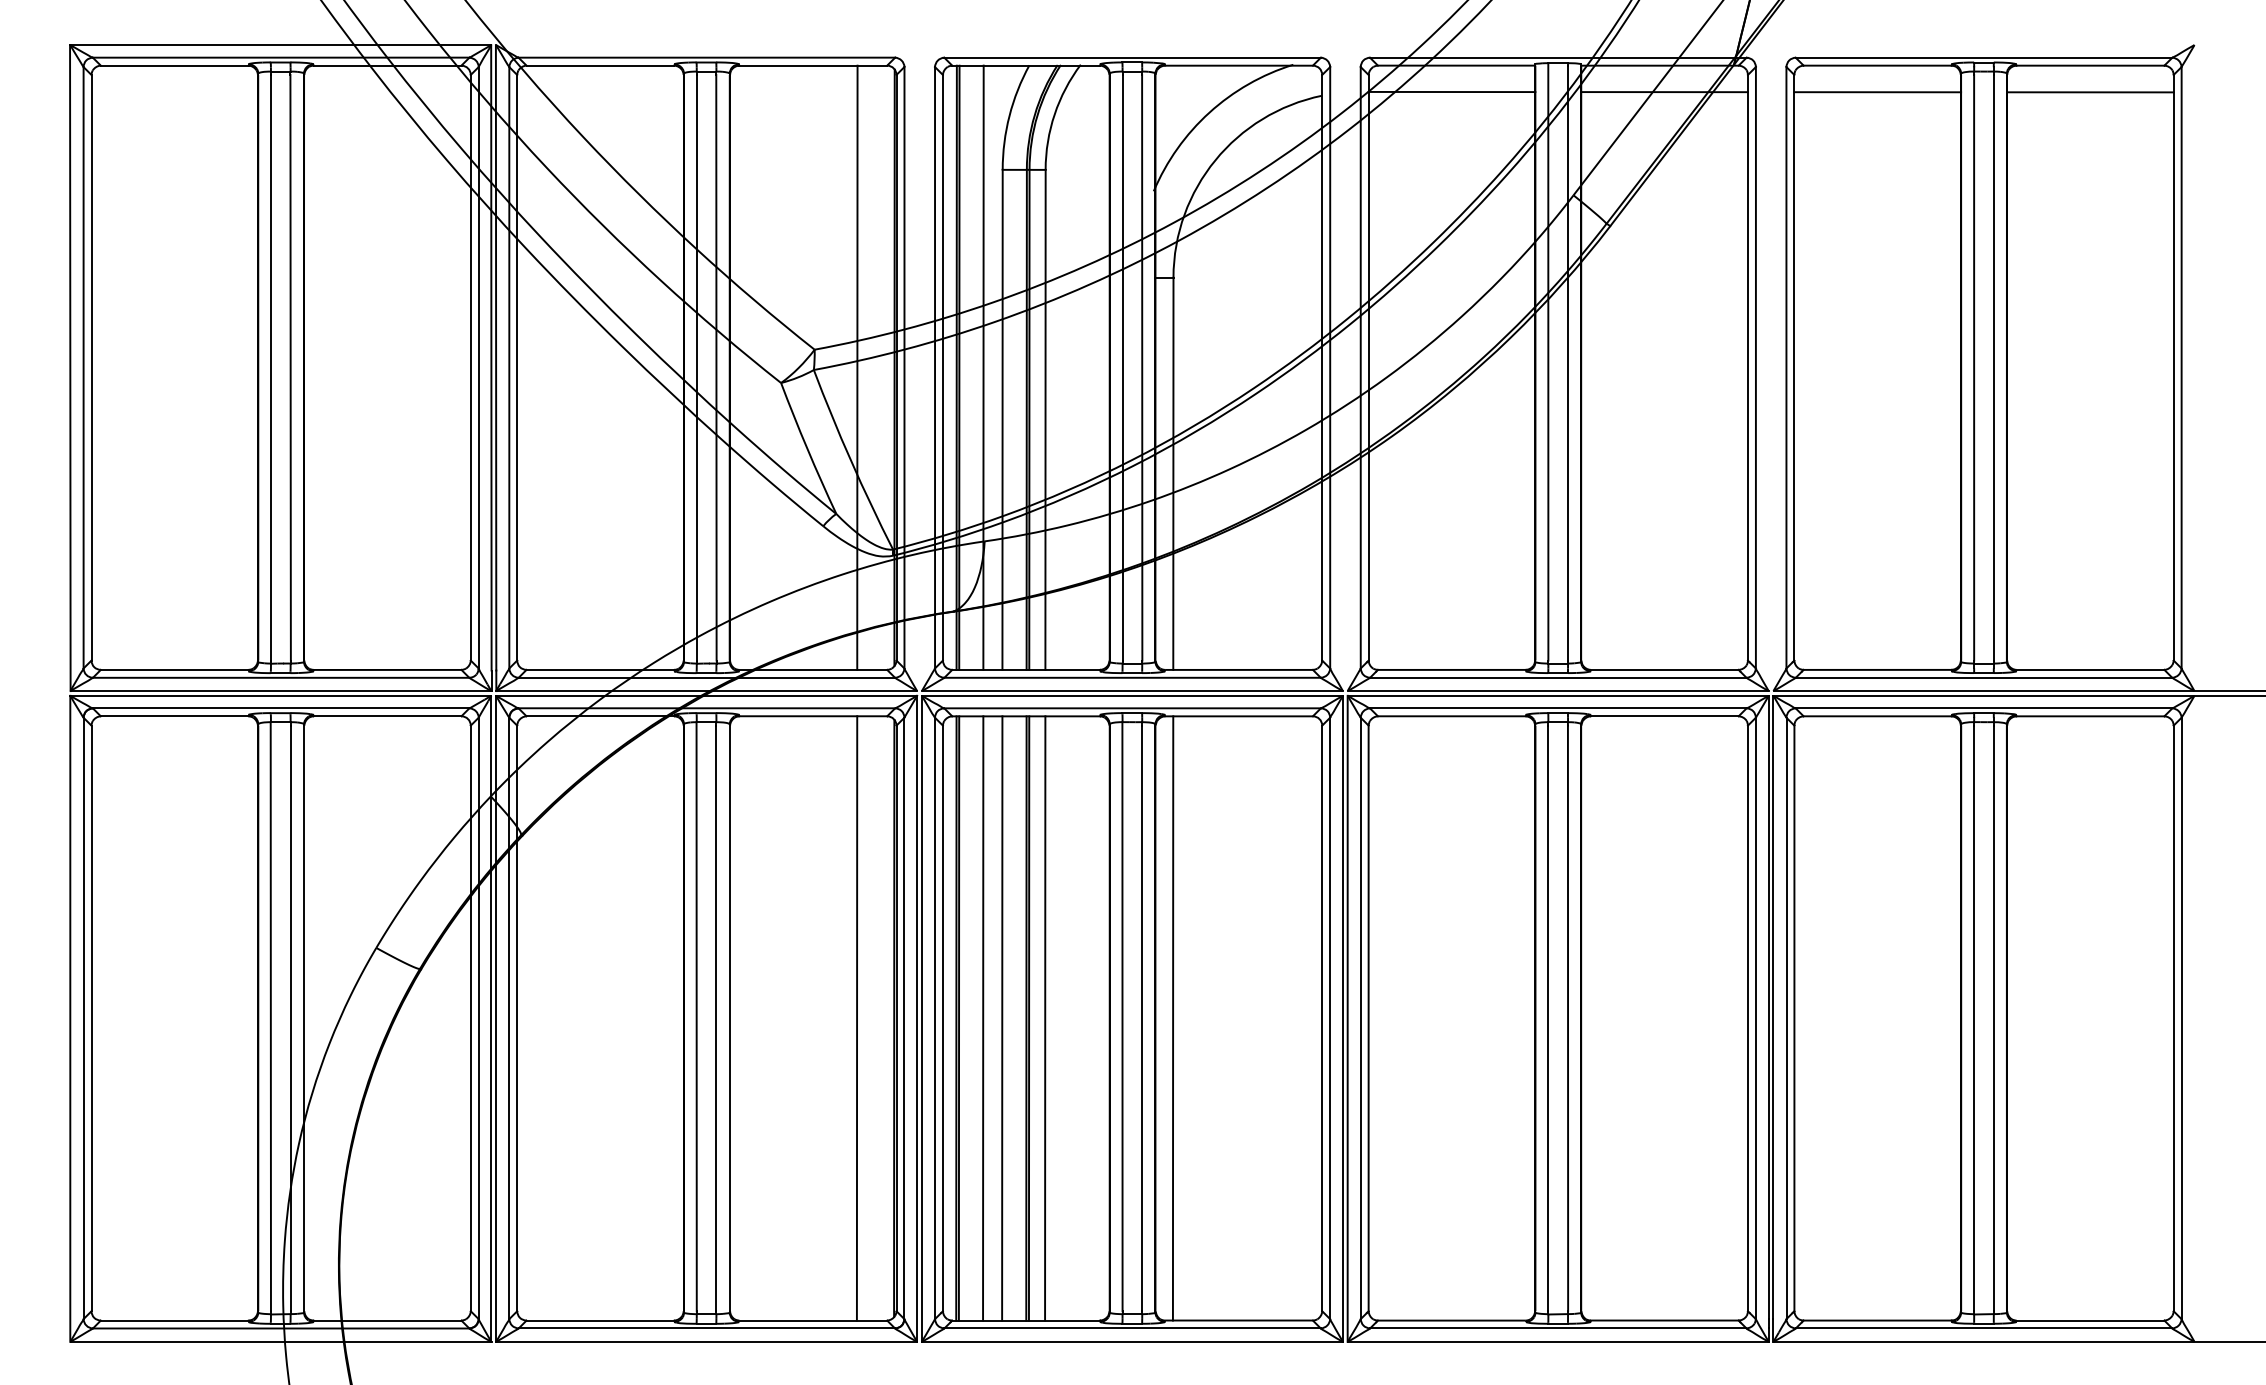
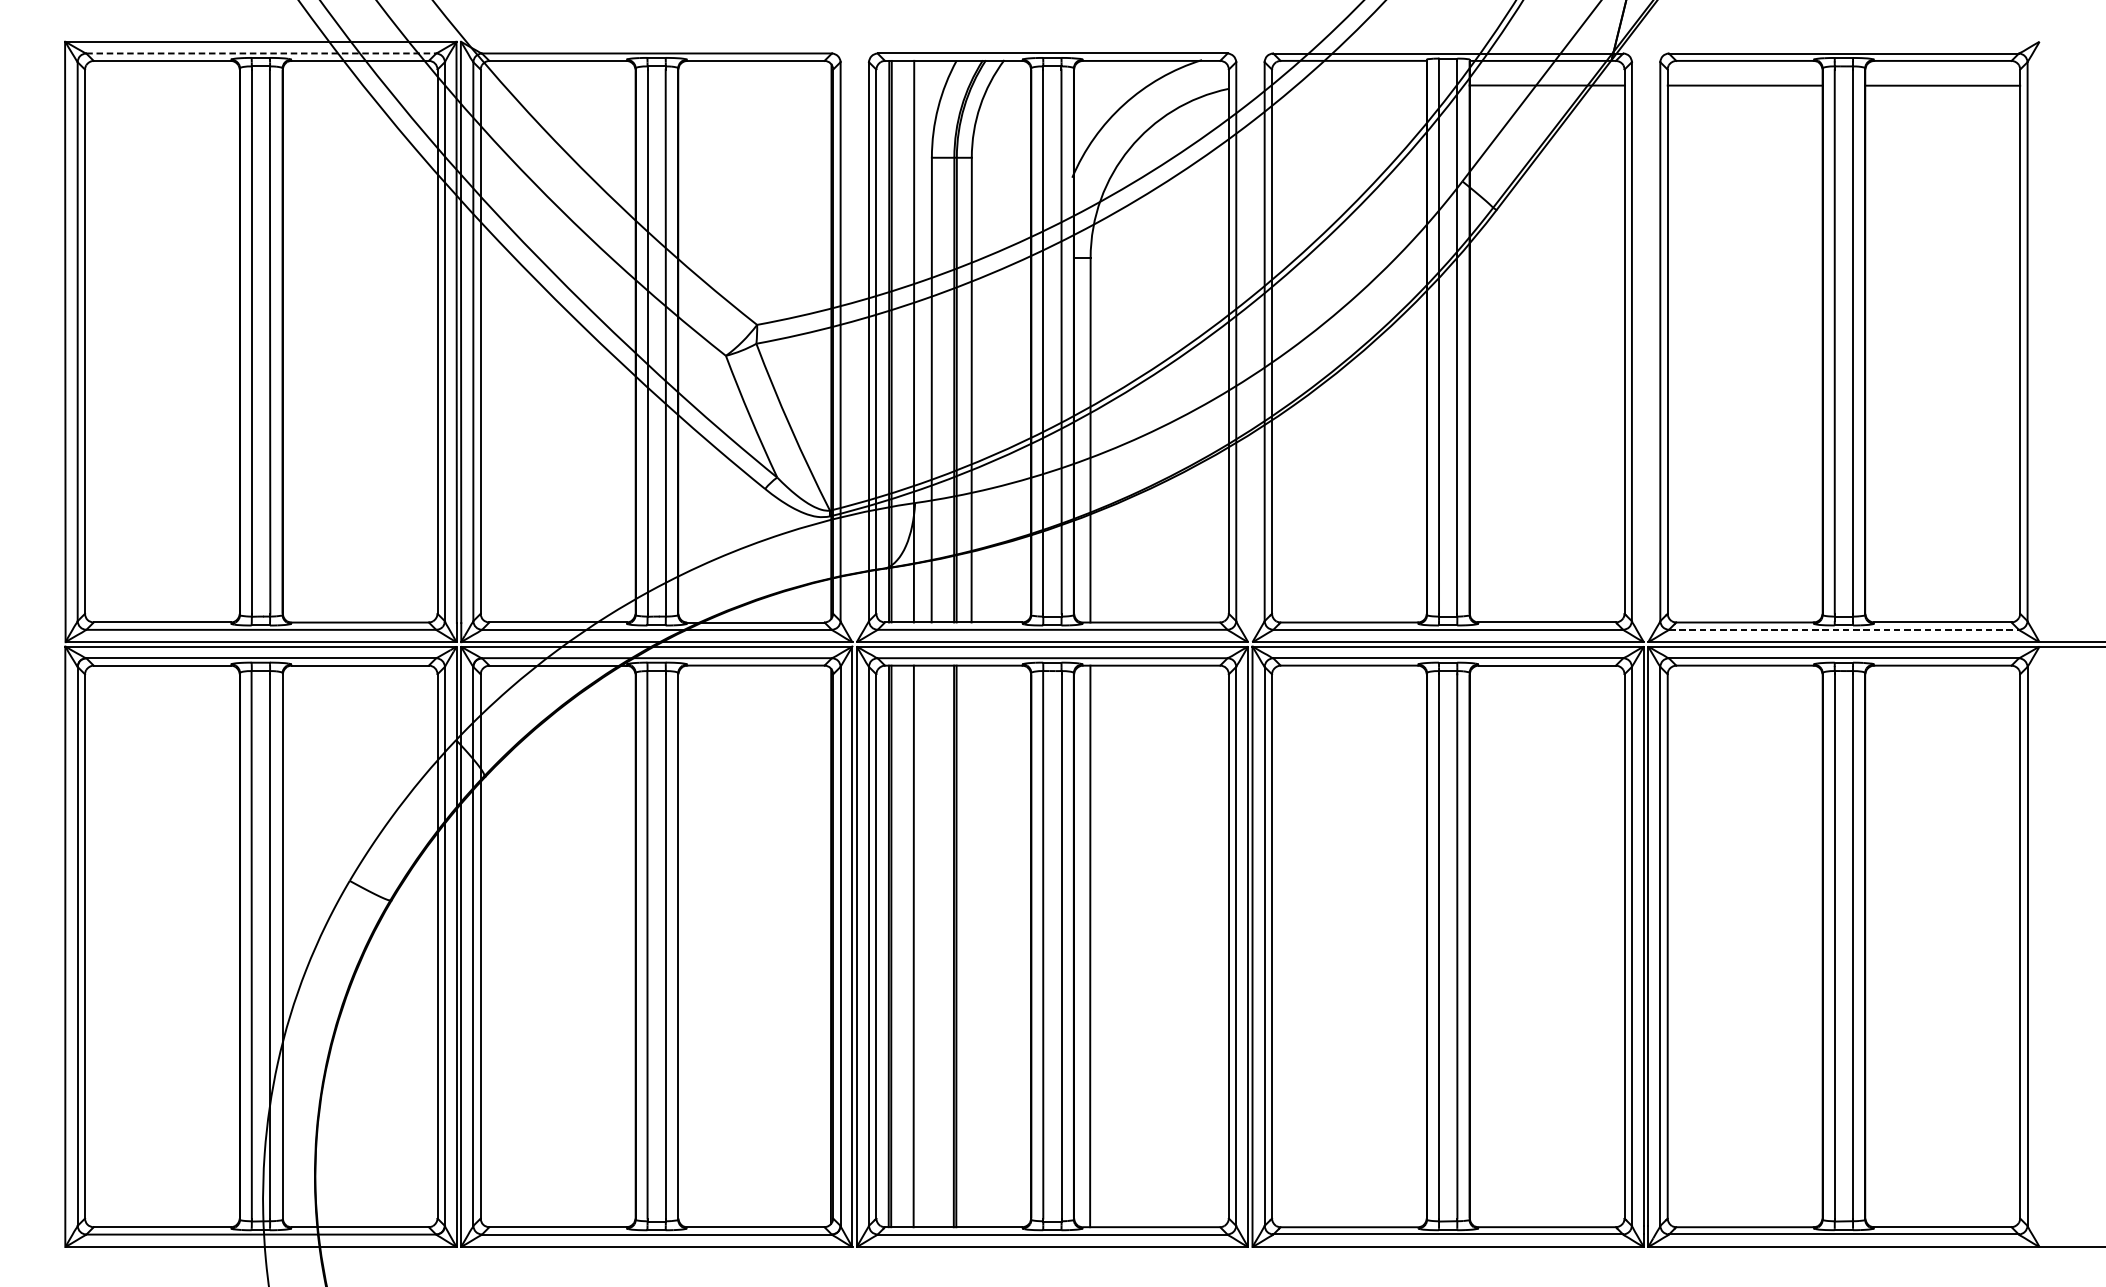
line: (281, 57) -> (261, 53), solid -> dashed
line: (1451, 91) -> (1349, 84), removed
line: (857, 367) -> (796, 341), removed
line: (1984, 677) -> (1844, 629), solid -> dashed
line: (856, 1018) -> (796, 946), removed
line: (1002, 1018) -> (931, 946), removed
line: (1045, 1018) -> (971, 946), removed

